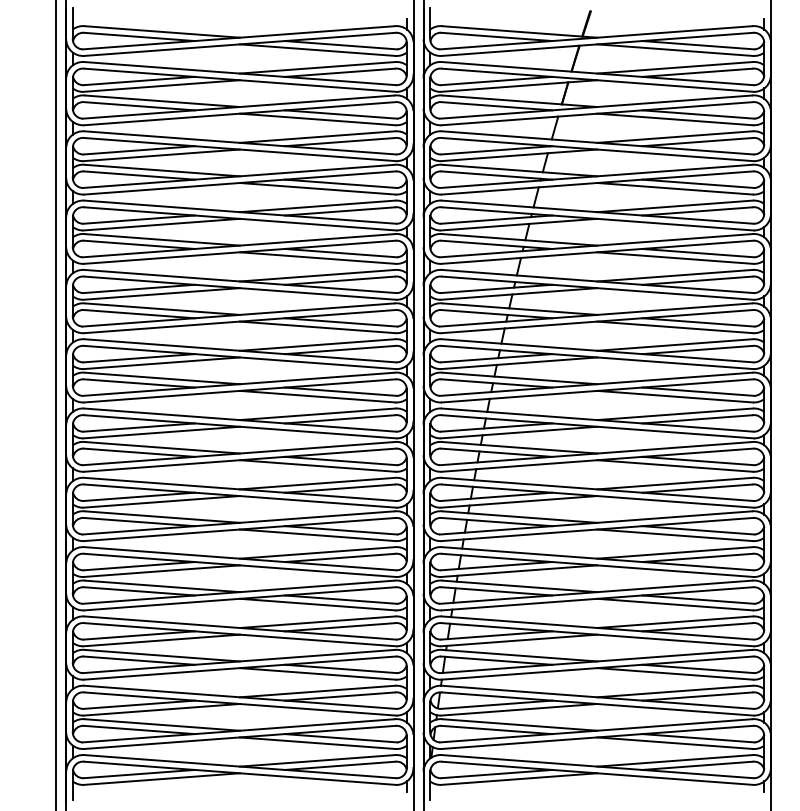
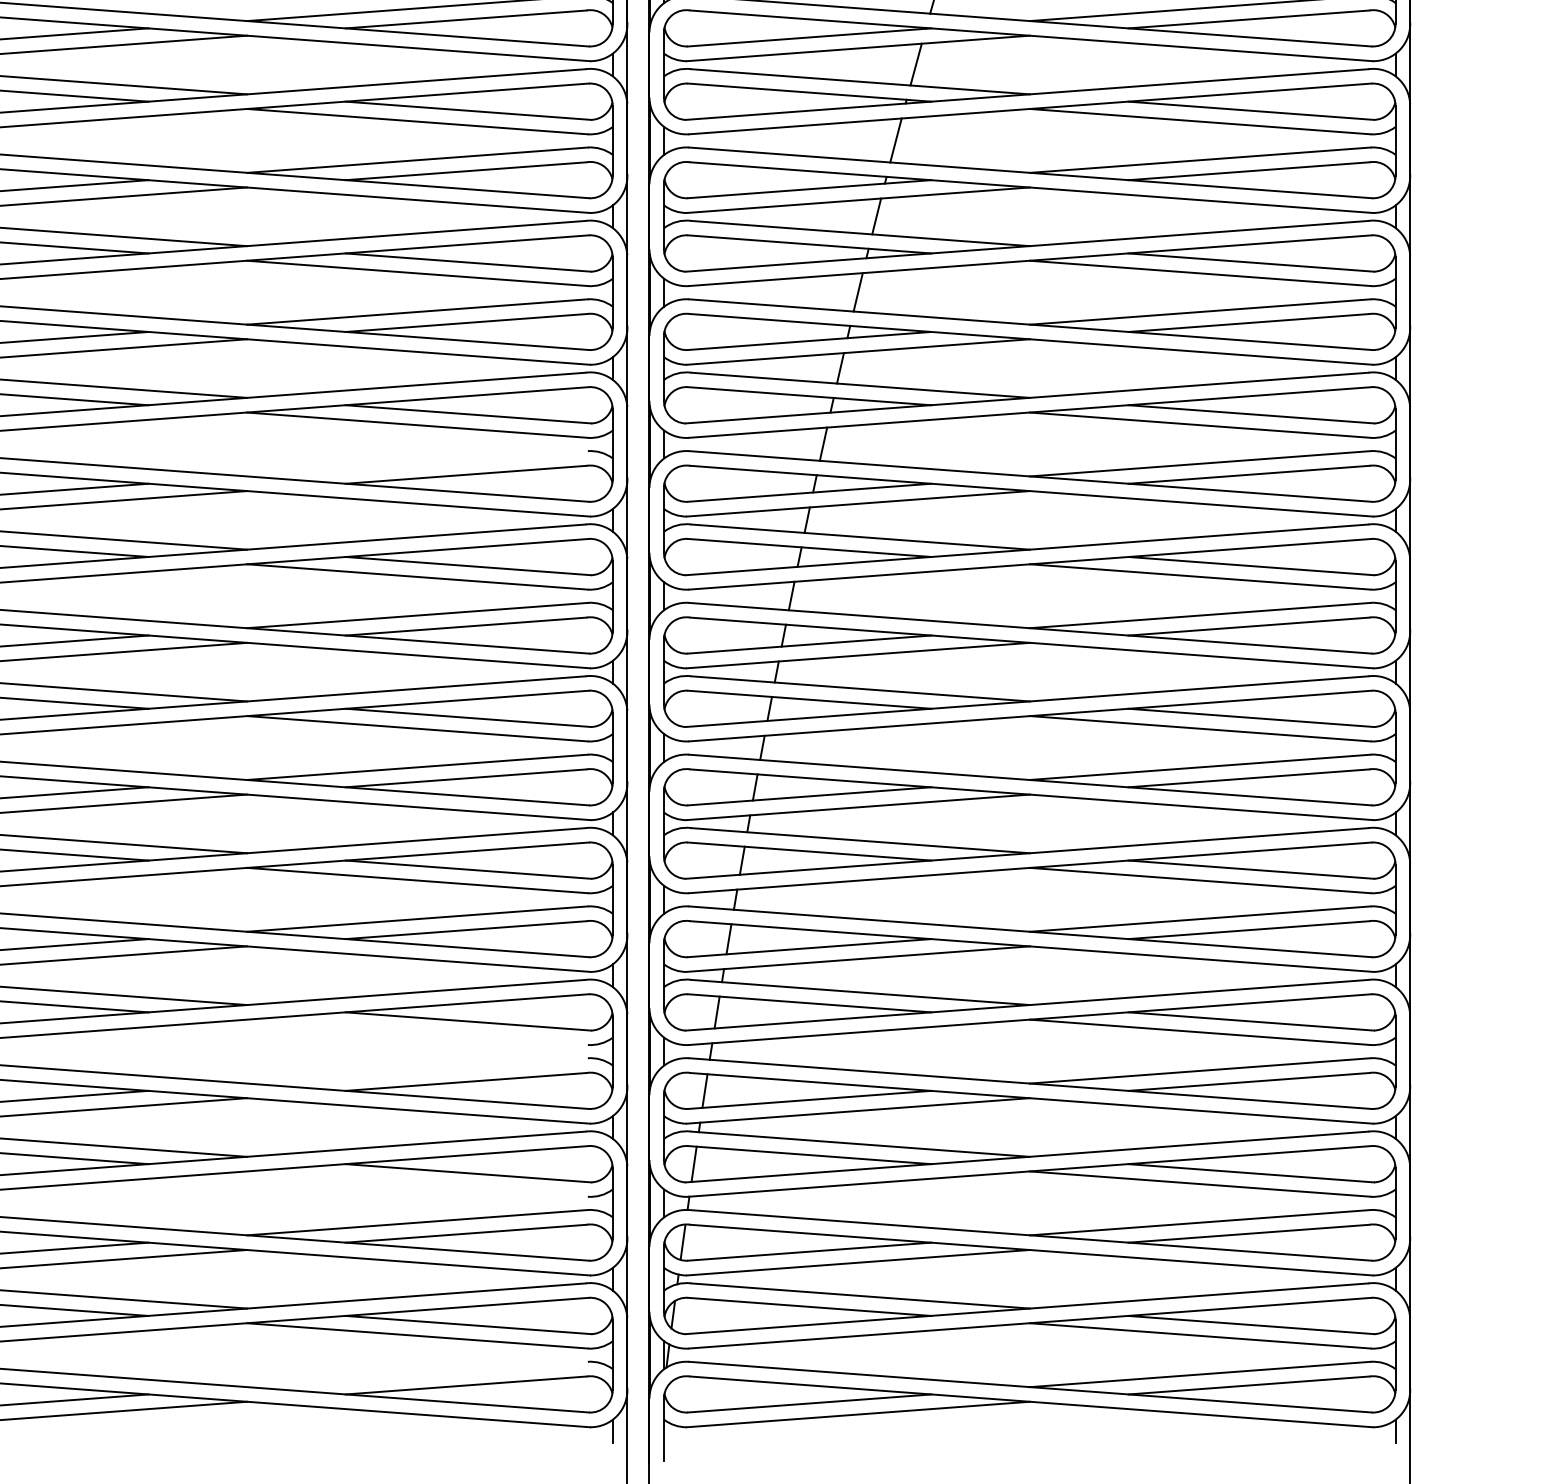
line: (317, 344) -> (417, 462), removed
line: (317, 604) -> (417, 1032), removed
line: (317, 621) -> (417, 1069), removed
line: (317, 673) -> (417, 1183), removed
line: (317, 760) -> (417, 1373), removed

